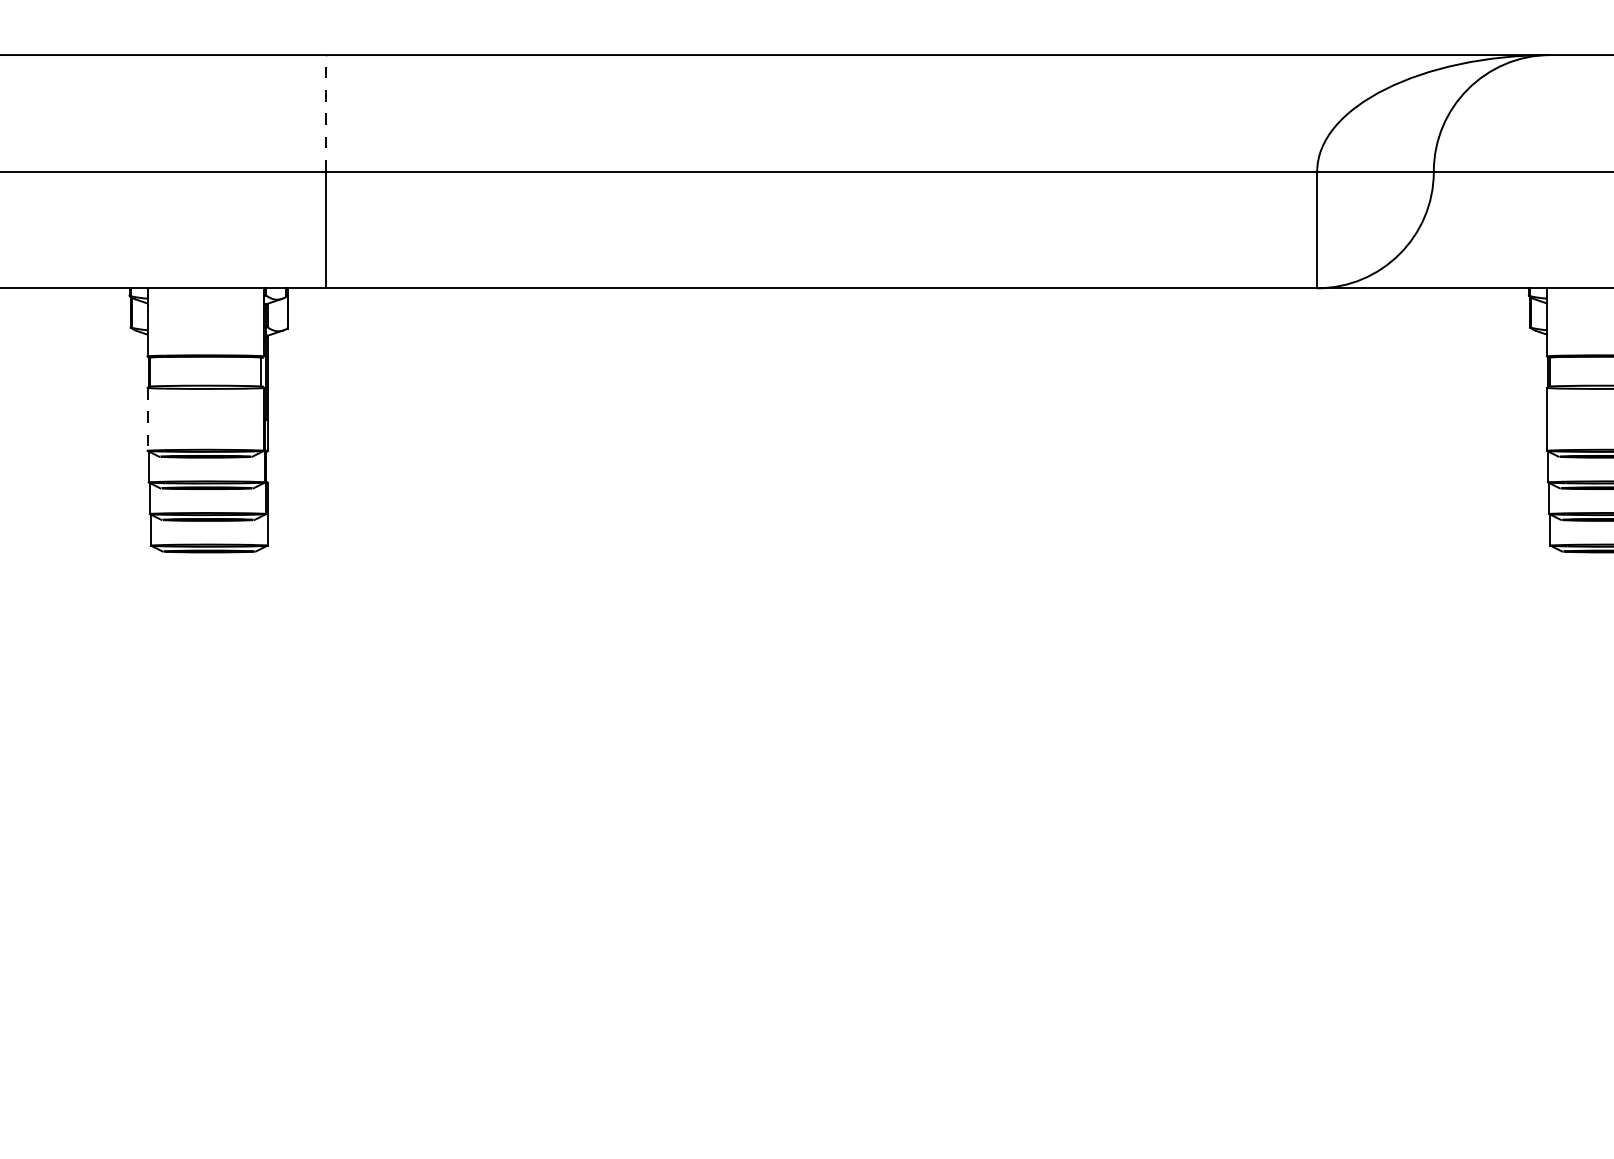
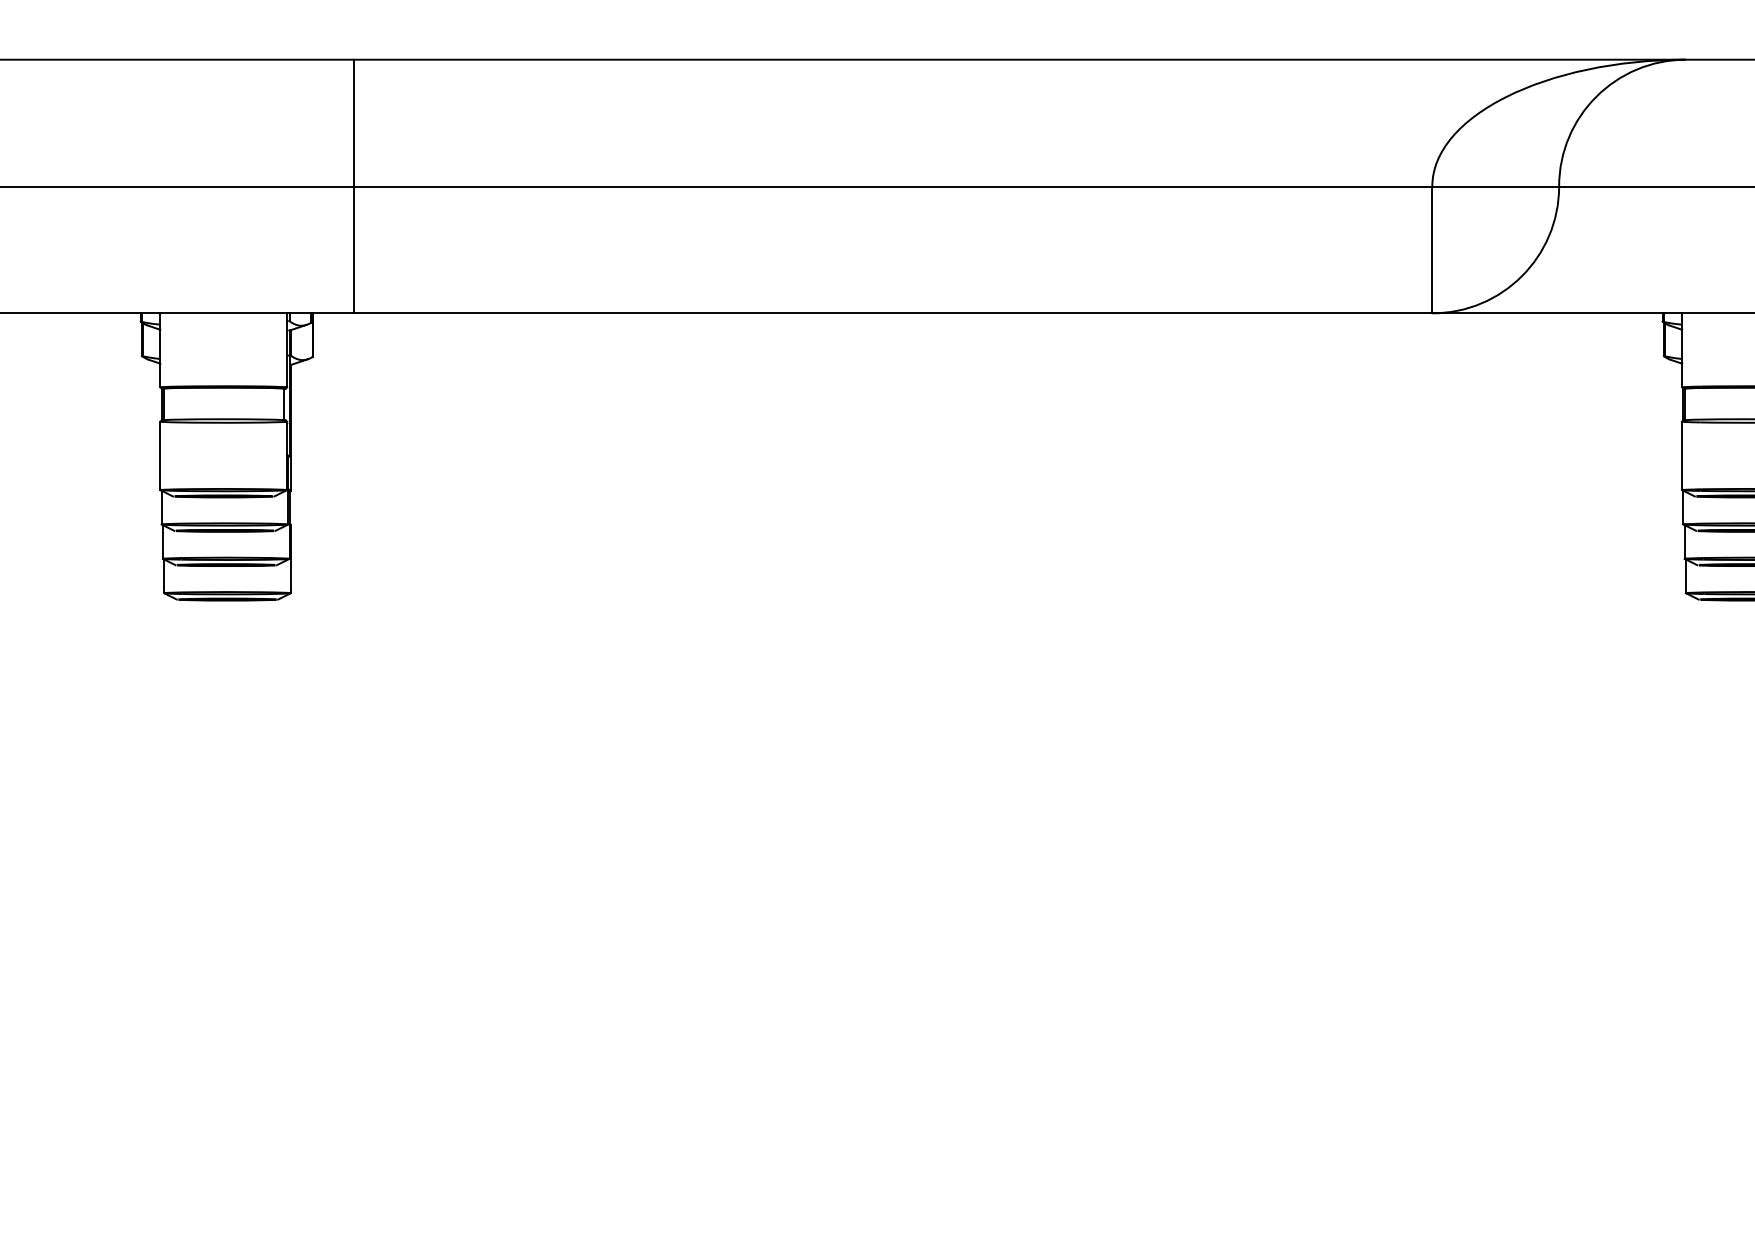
line: (326, 112) -> (354, 122), dashed -> solid
line: (147, 419) -> (160, 456), dashed -> solid

